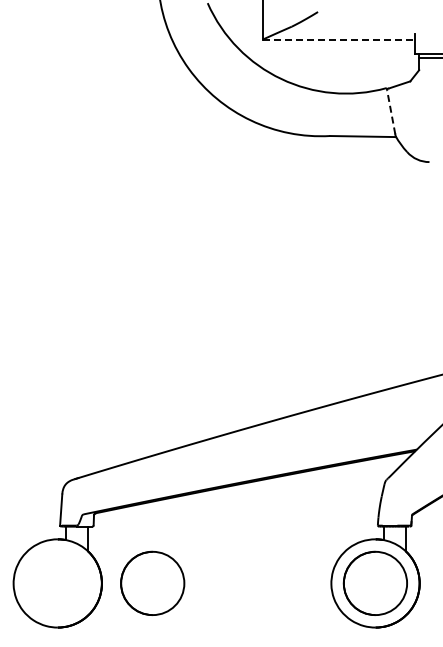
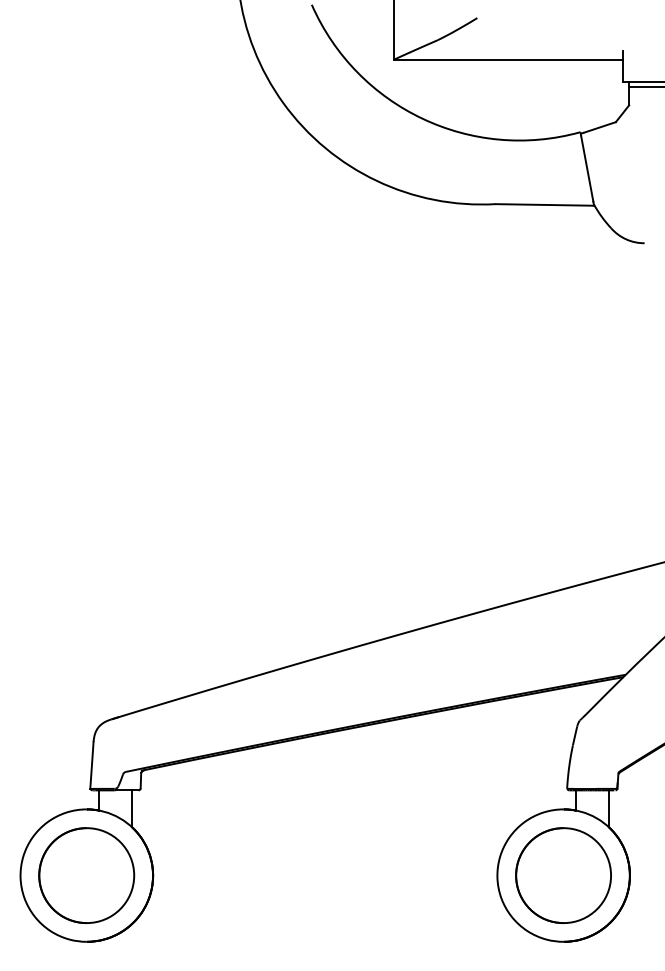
line: (339, 39) -> (509, 59), dashed -> solid
line: (391, 112) -> (587, 168), dashed -> solid
part: (152, 582) -> (86, 874), moved

